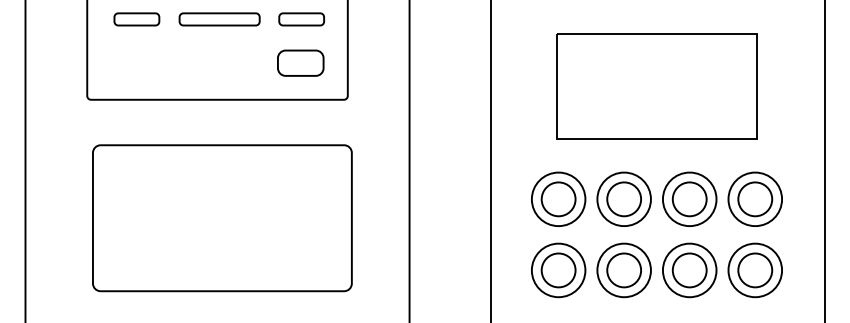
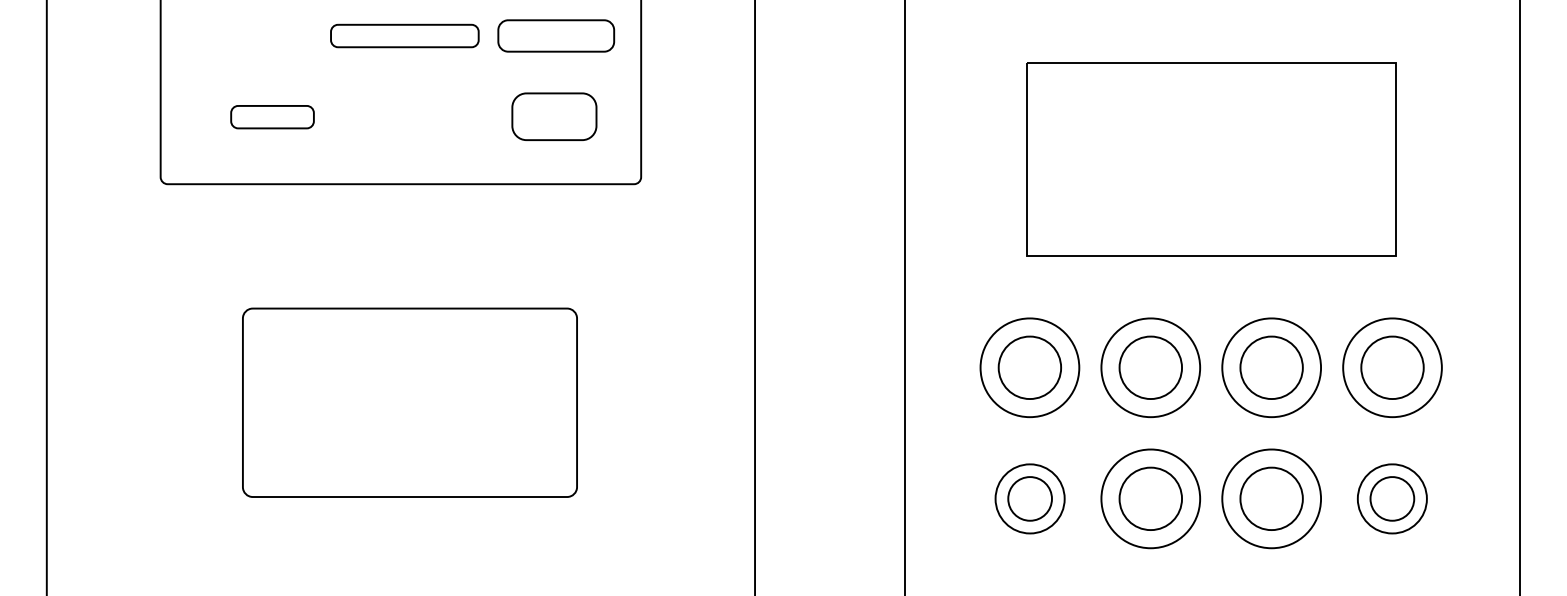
part: (136, 19) -> (271, 117), moved
part: (301, 19) -> (555, 36), size x1.4
part: (222, 218) -> (410, 403), size x0.7
part: (558, 270) -> (1029, 498), size x0.7
part: (754, 270) -> (1391, 498), size x0.7

